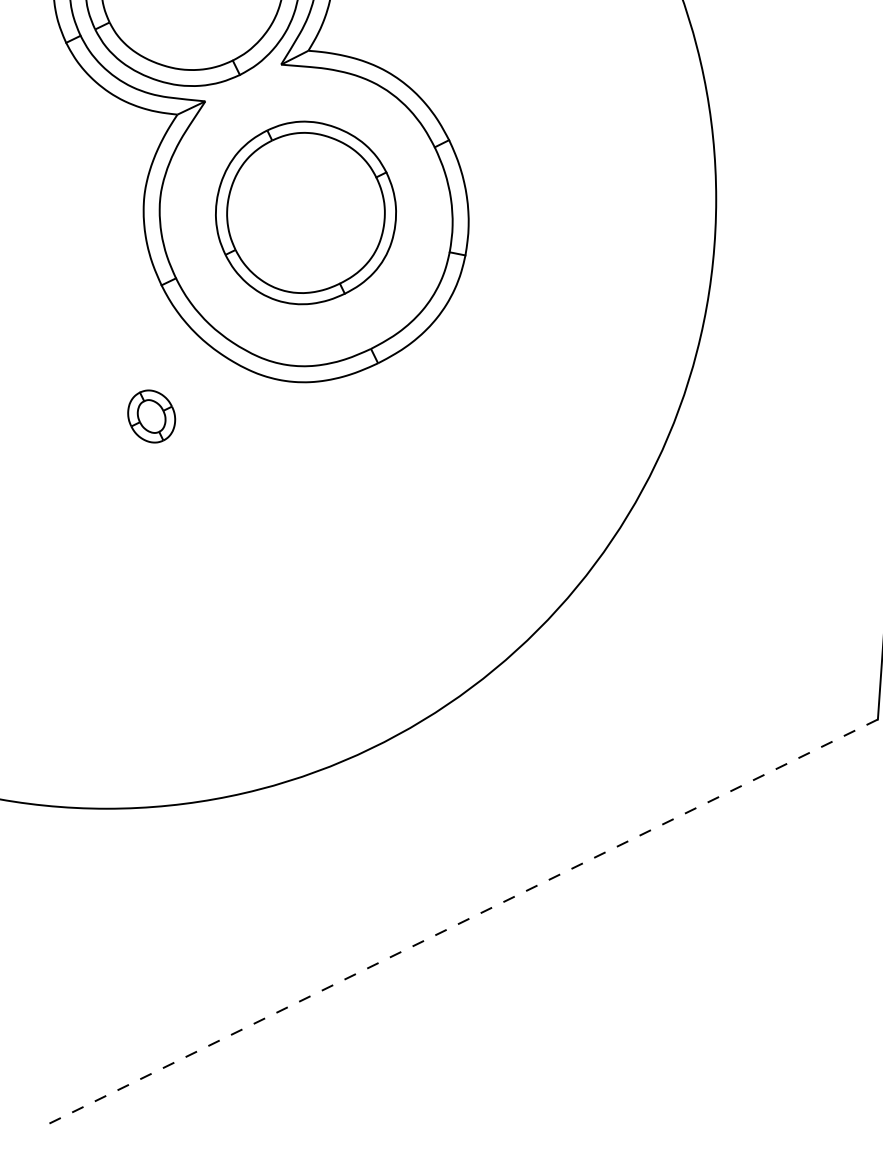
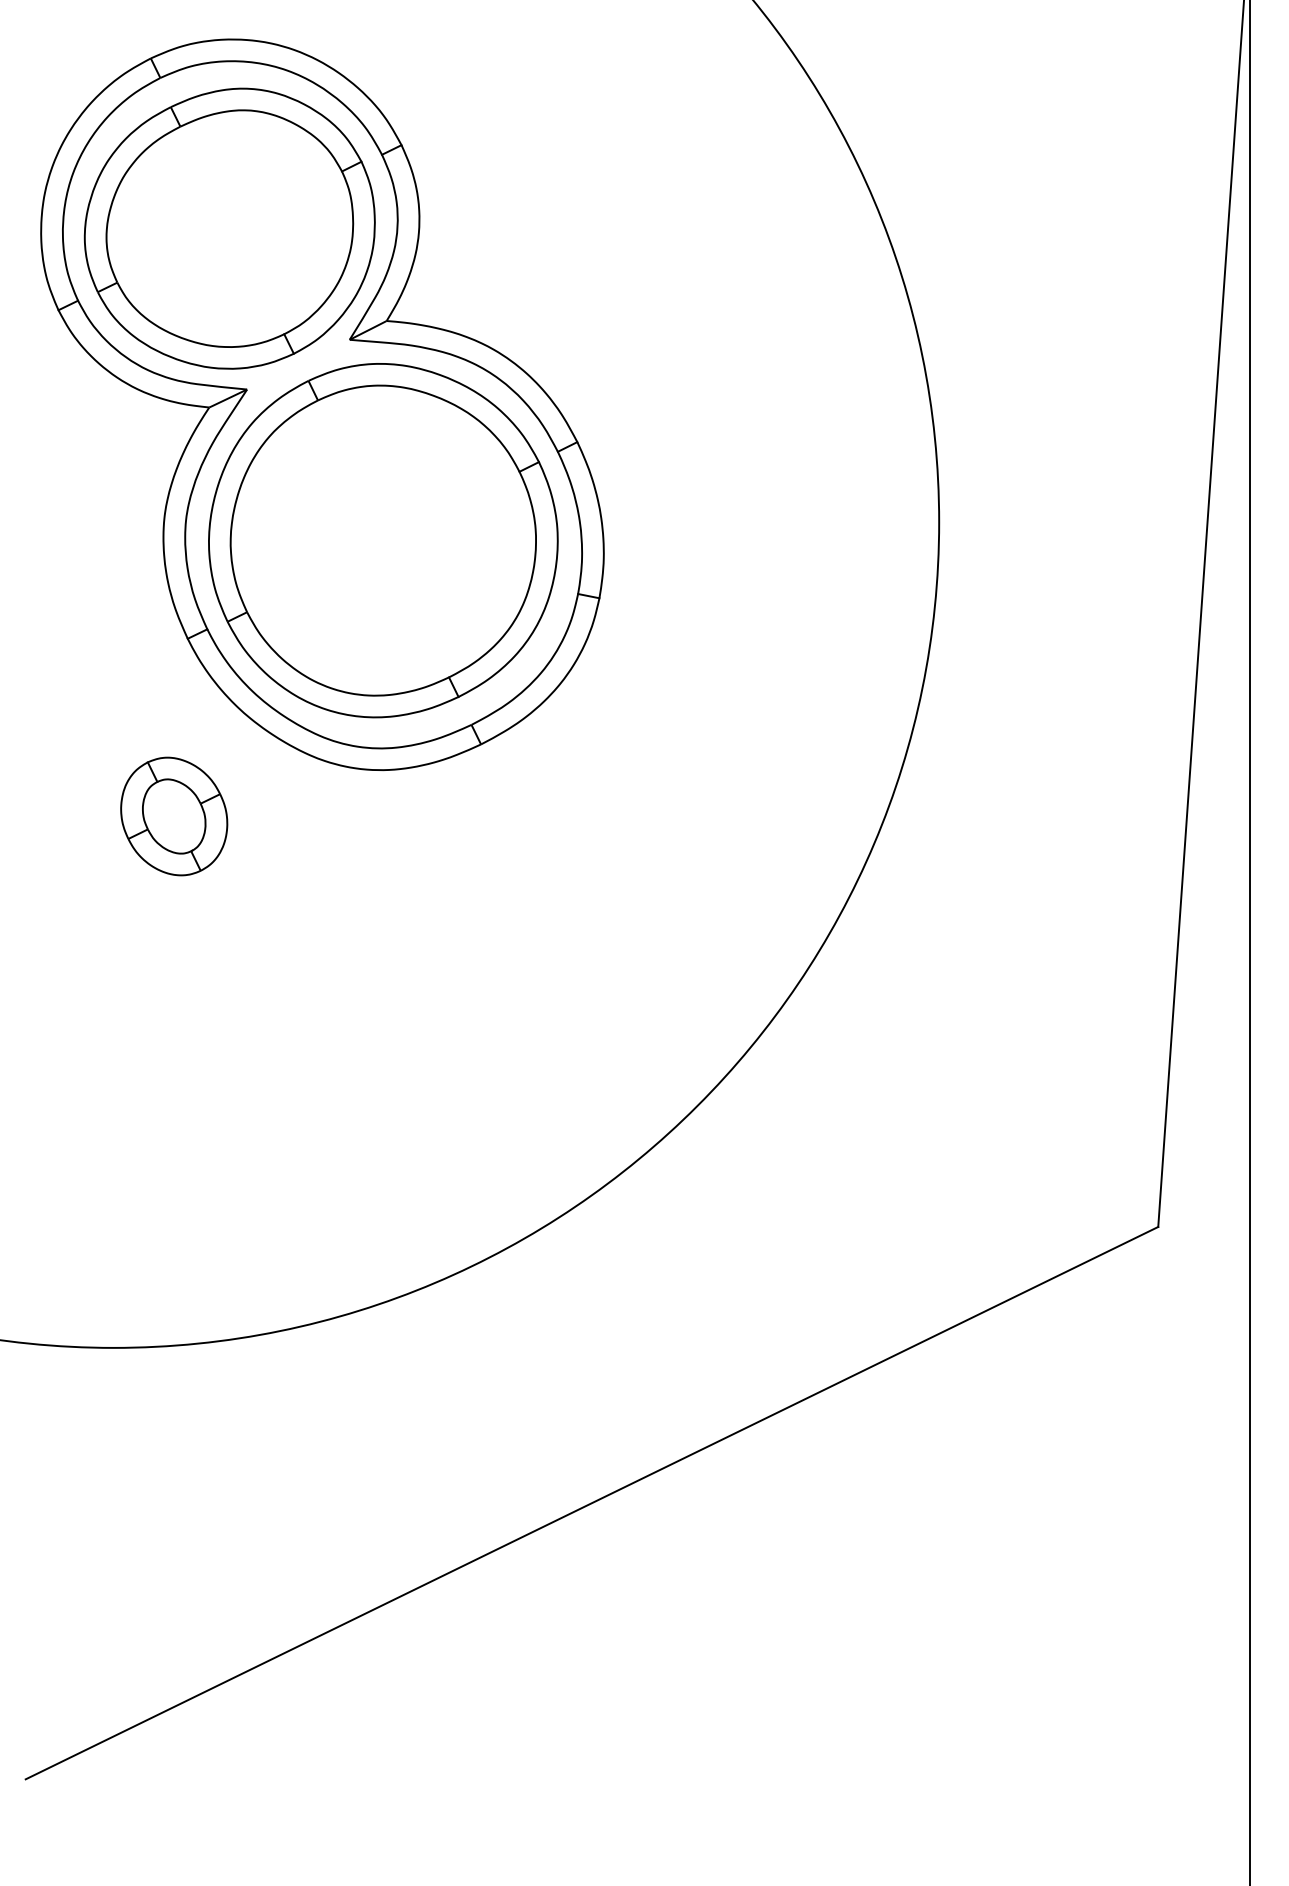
part: (306, 212) -> (383, 540), size x1.43
part: (151, 416) -> (174, 816), size x1.67
line: (459, 923) -> (591, 1503), dashed -> solid

